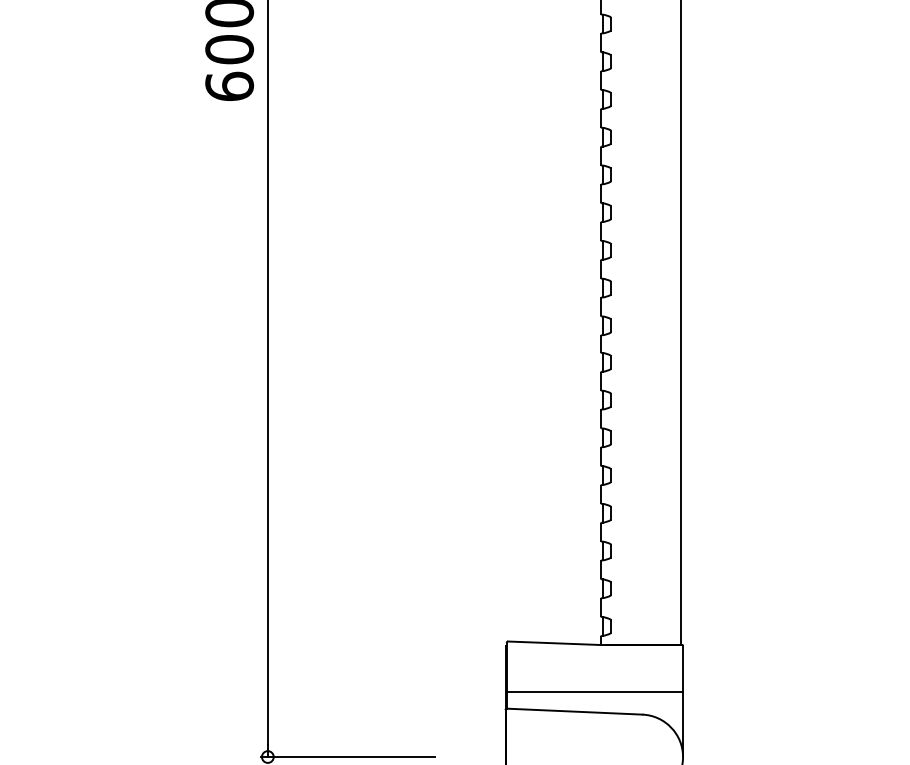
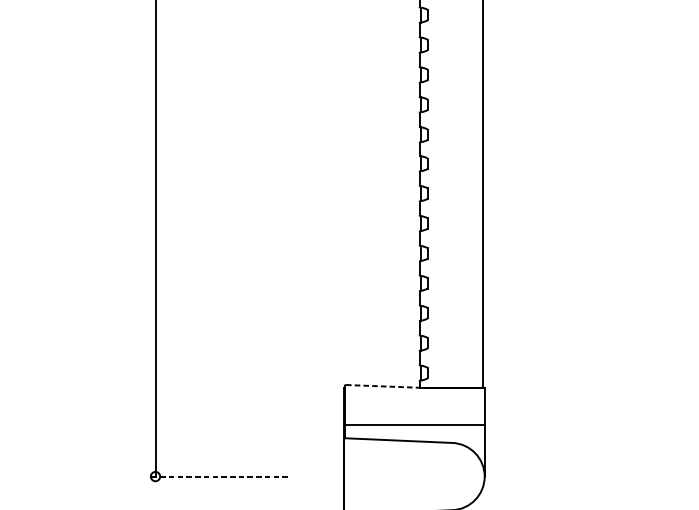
line: (555, 643) -> (383, 386), solid -> dashed
line: (347, 757) -> (218, 476), solid -> dashed

